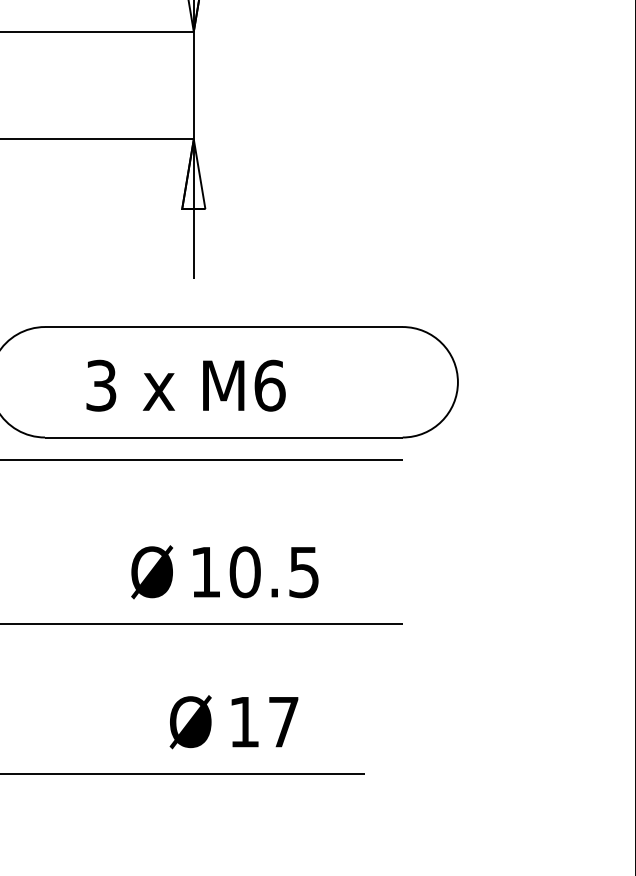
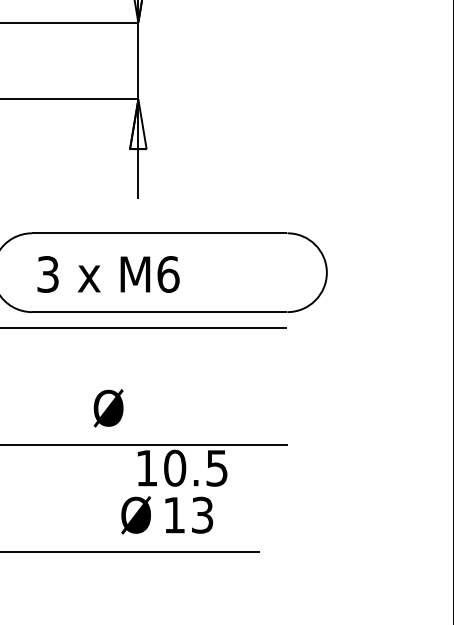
text: (185, 385) -> (108, 274), moved
text: (255, 572) -> (182, 468), moved
text: (283, 722) -> (202, 515), 17 -> 13

